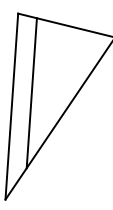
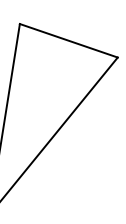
line: (31, 93) -> (26, 107), removed

